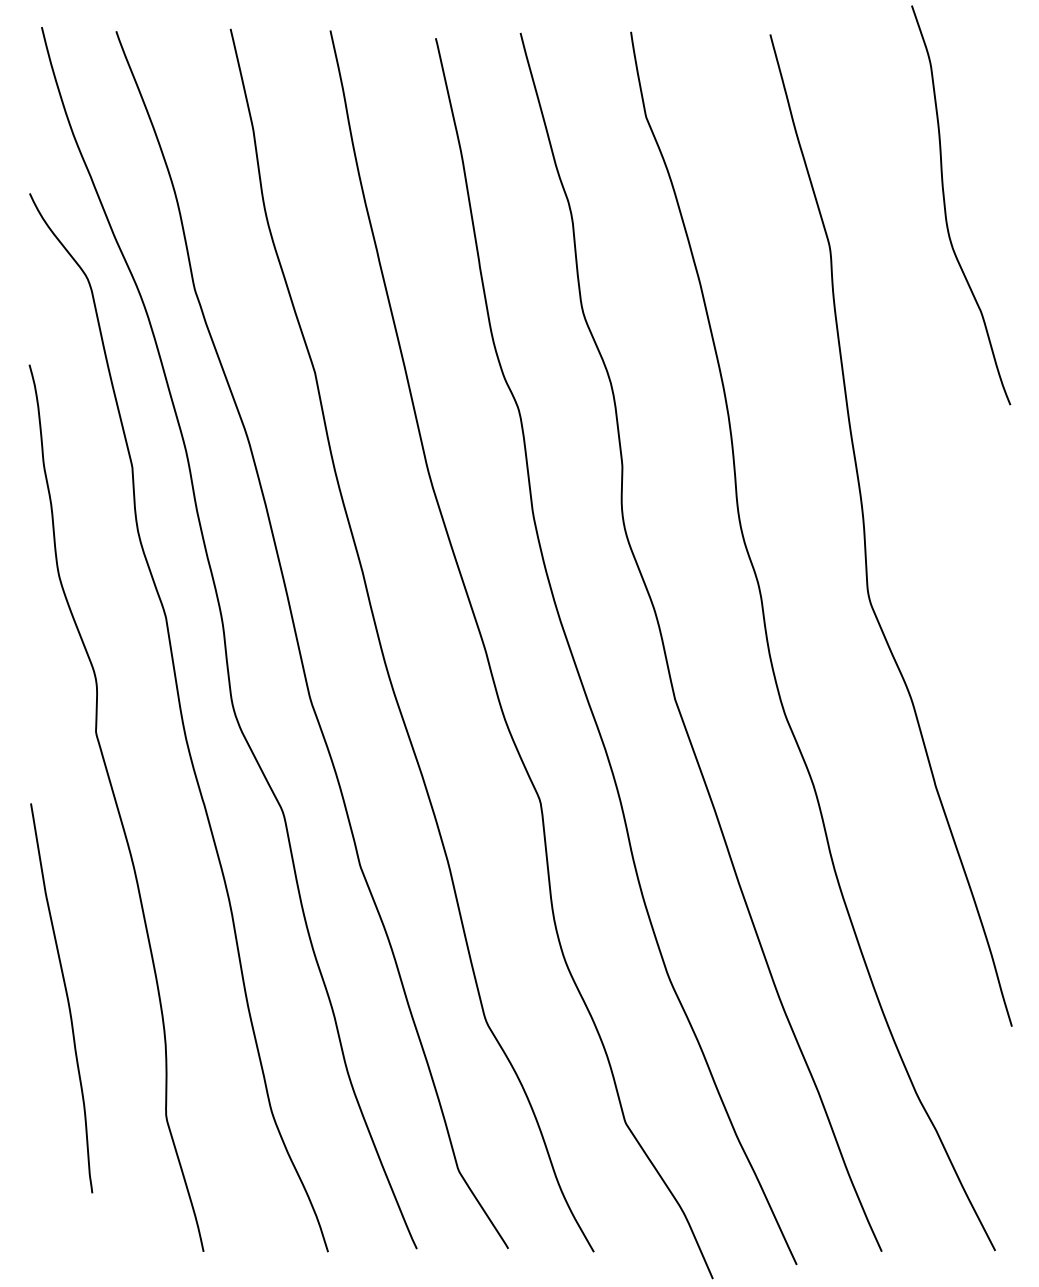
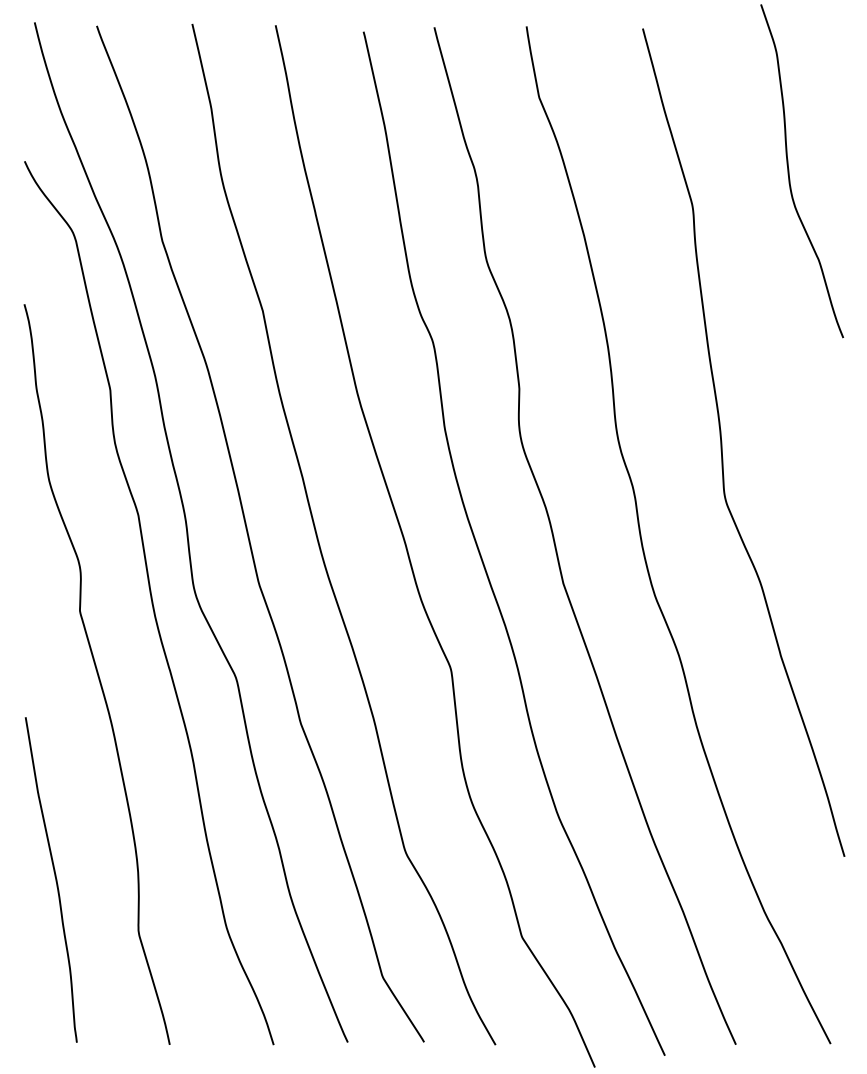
curve: (66, 998) -> (55, 880), moved

